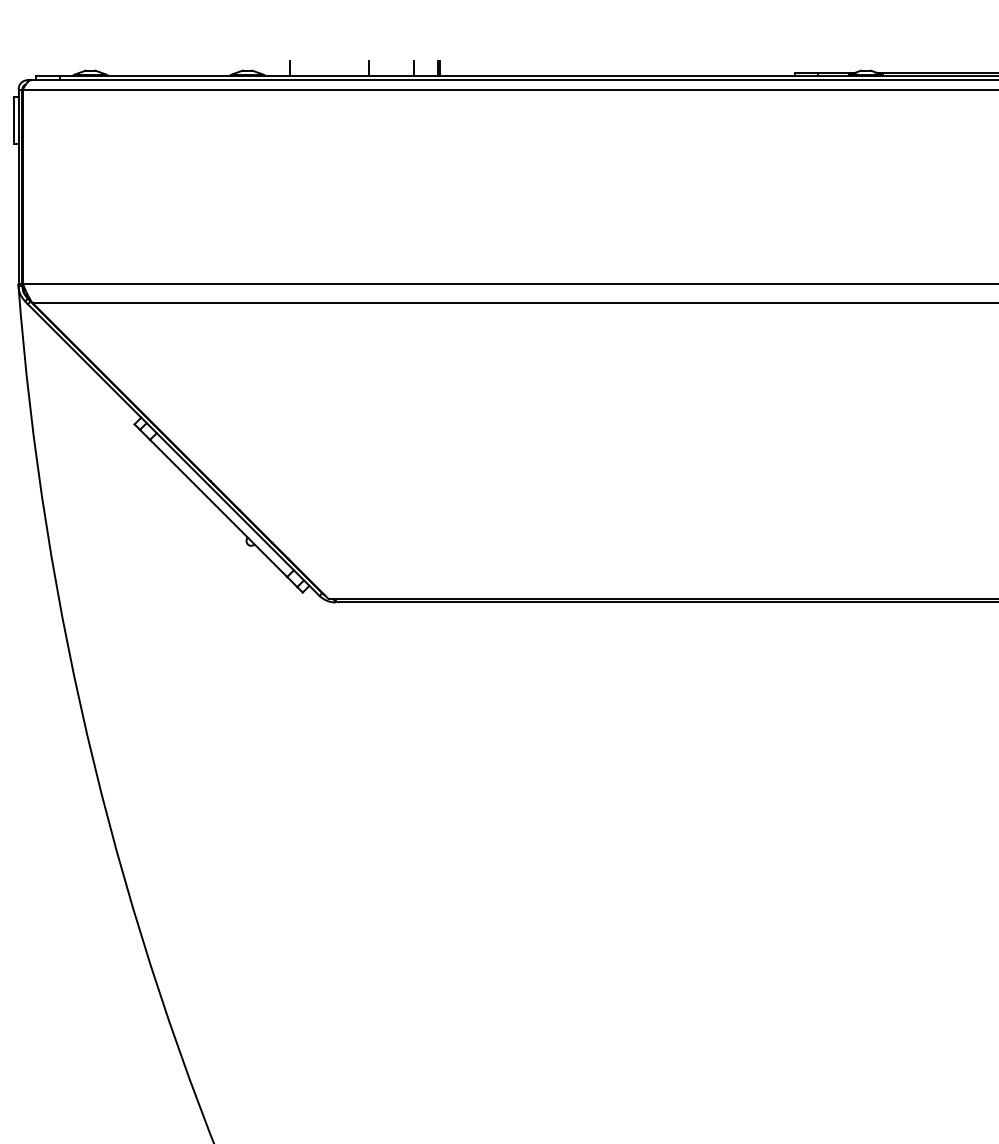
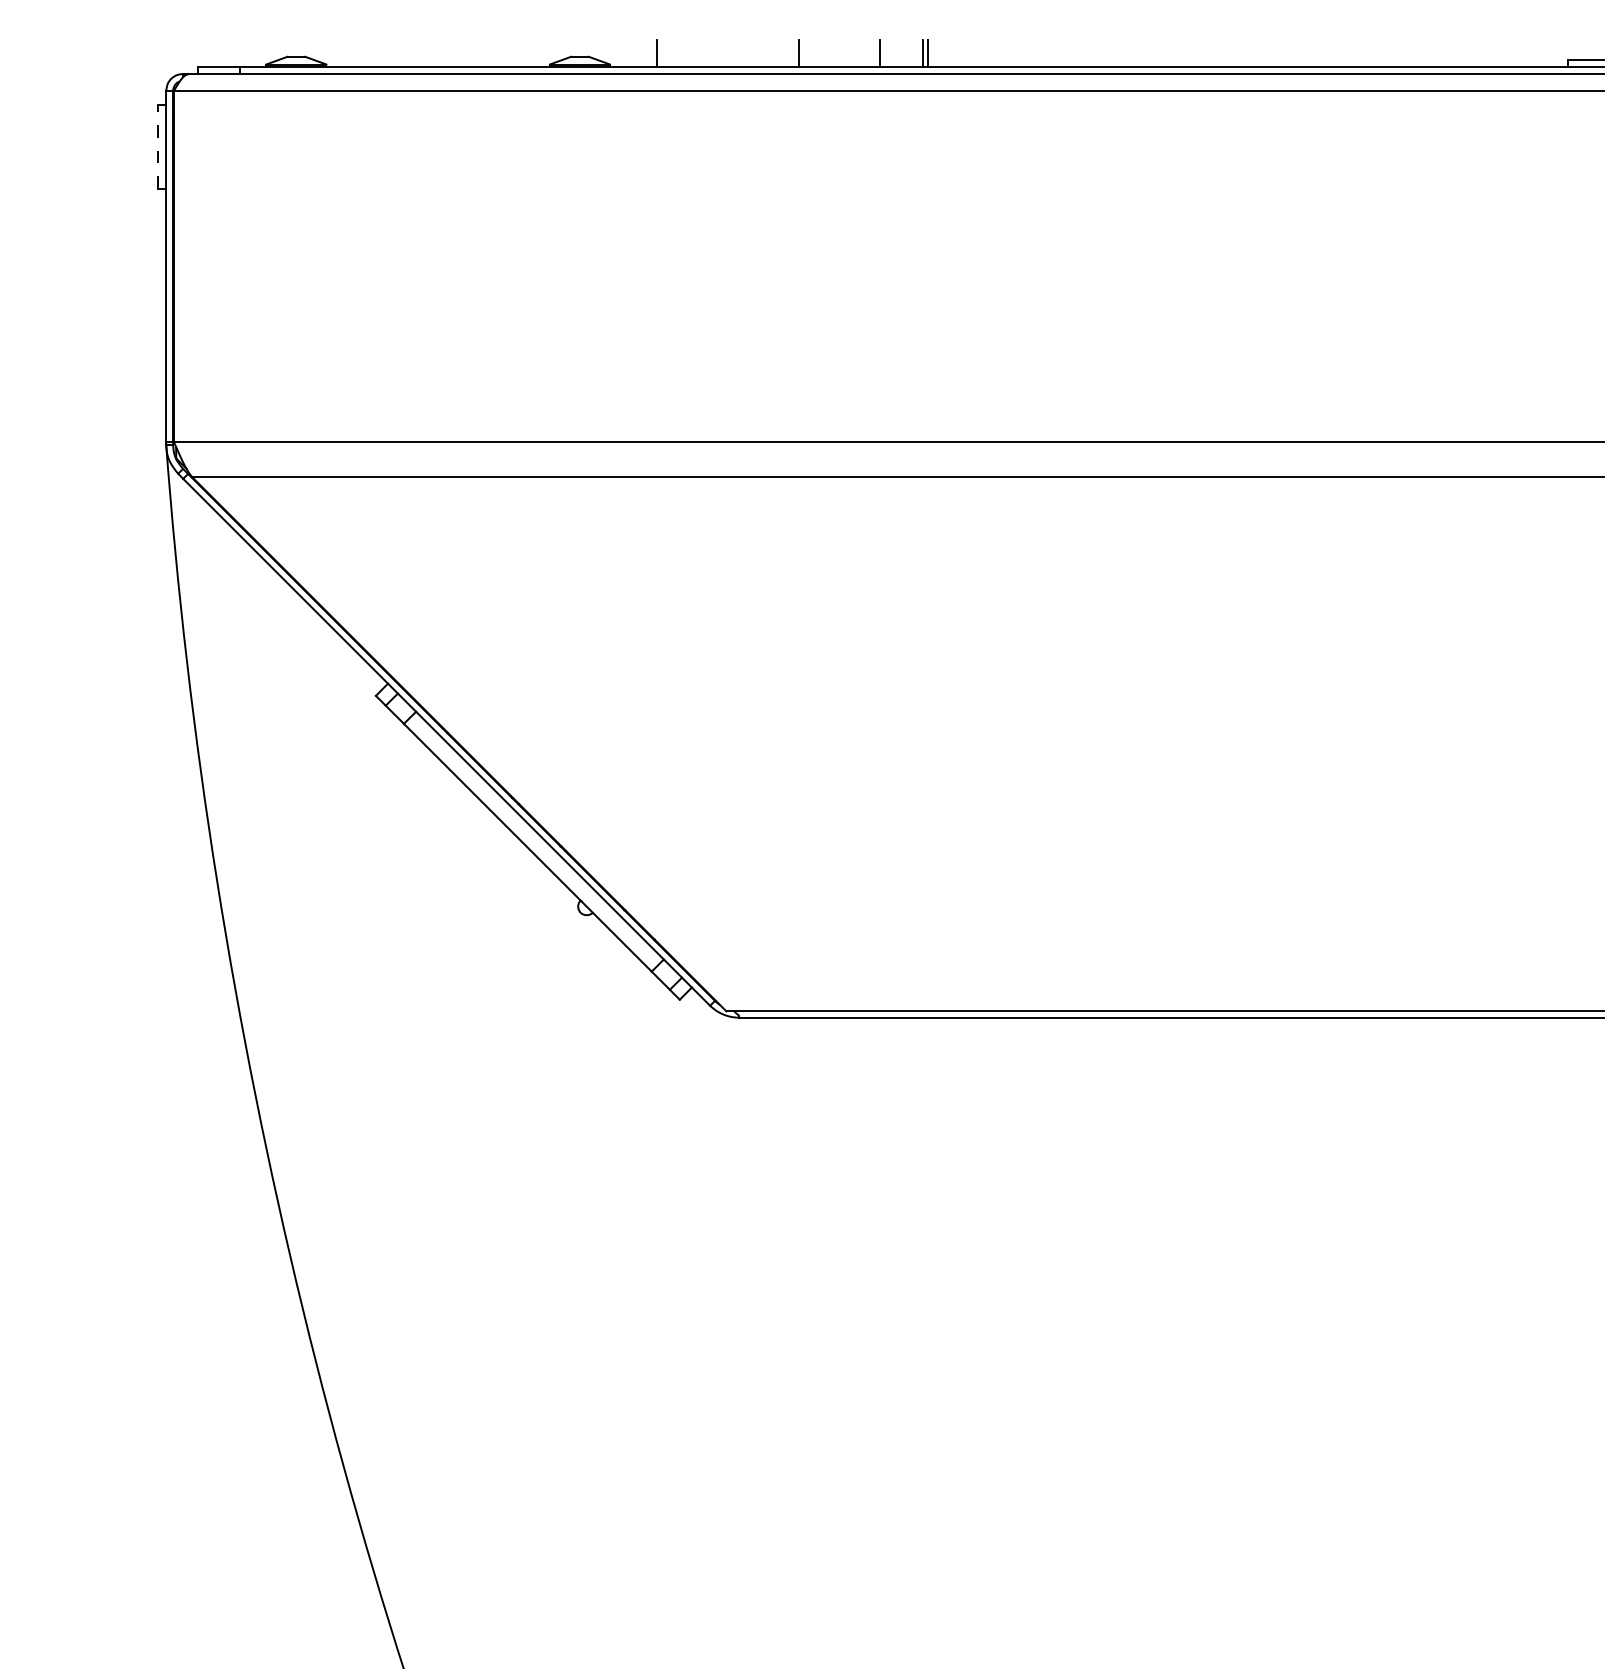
line: (13, 120) -> (157, 146), solid -> dashed

